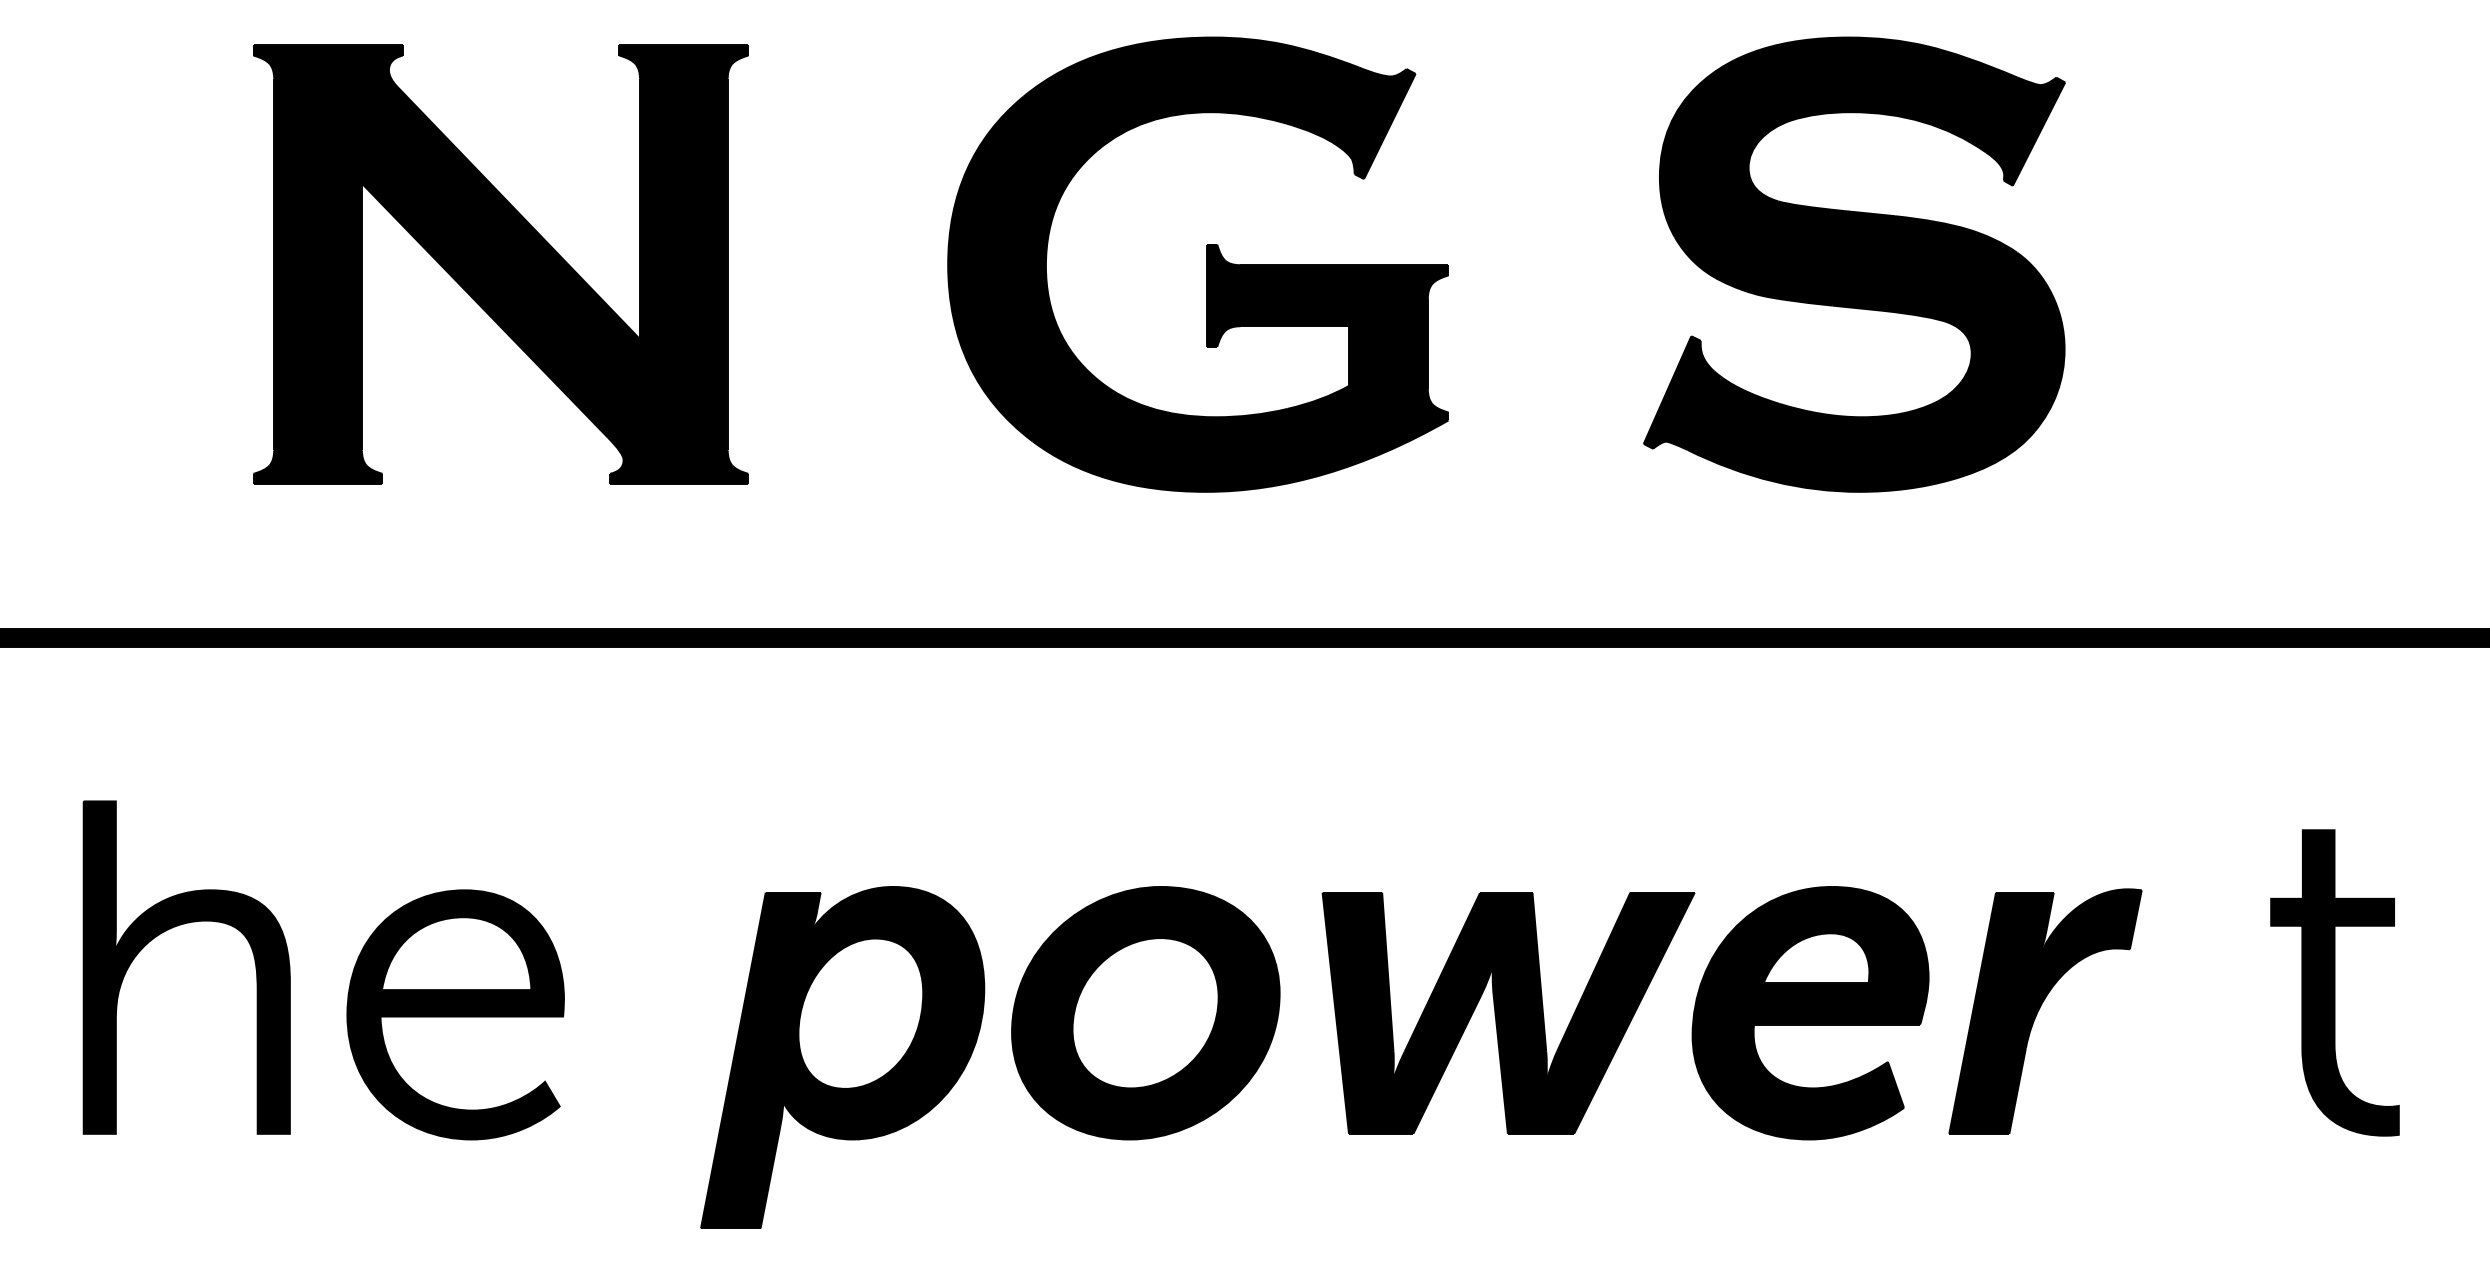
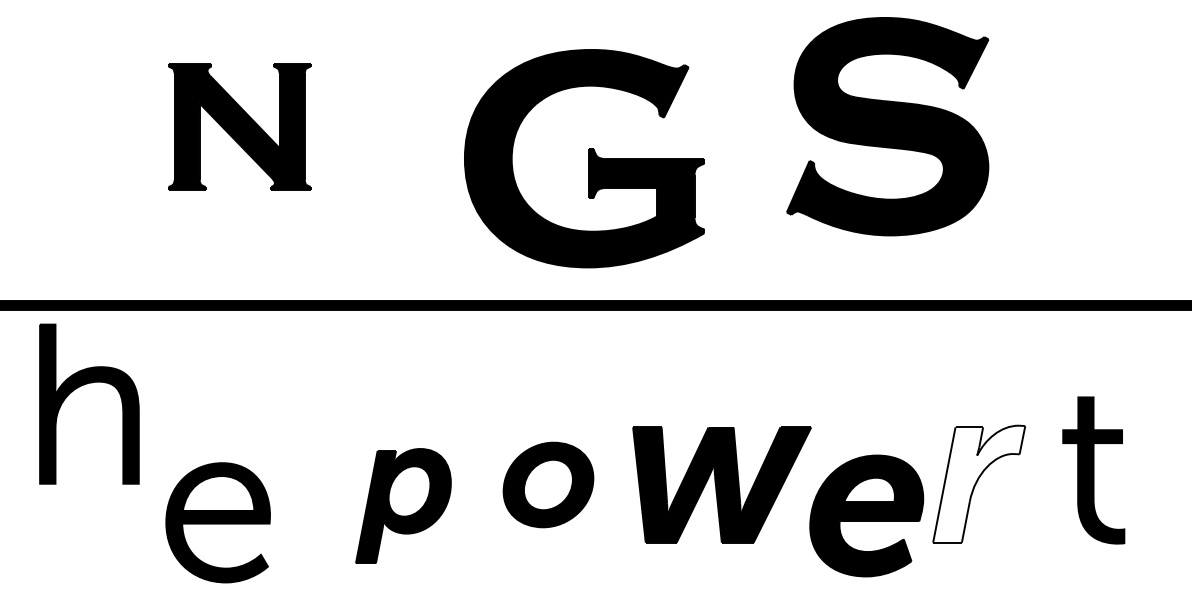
part: (500, 264) -> (239, 126), size x0.6
part: (1197, 264) -> (584, 158), moved
part: (176, 928) -> (84, 385), moved
part: (2334, 982) -> (1093, 470), moved
fill: (2046, 1010) -> (979, 483), removed
part: (1145, 1012) -> (548, 484), size x0.7
part: (1810, 1012) -> (866, 515), moved
part: (454, 1014) -> (217, 522), moved
part: (842, 1056) -> (403, 505), size x0.7

